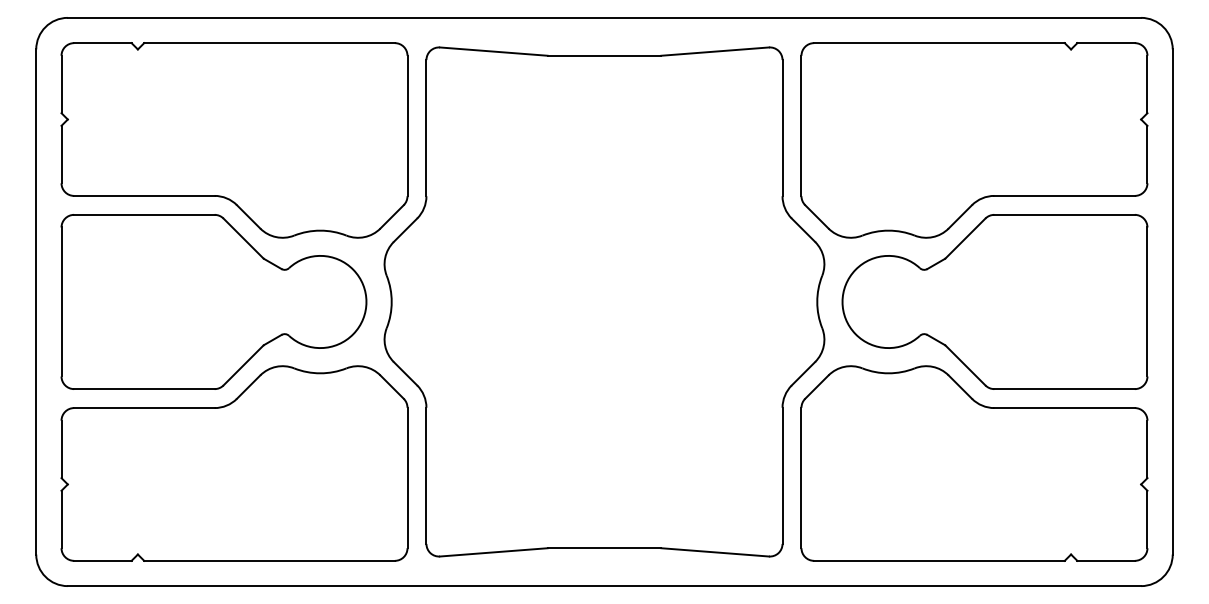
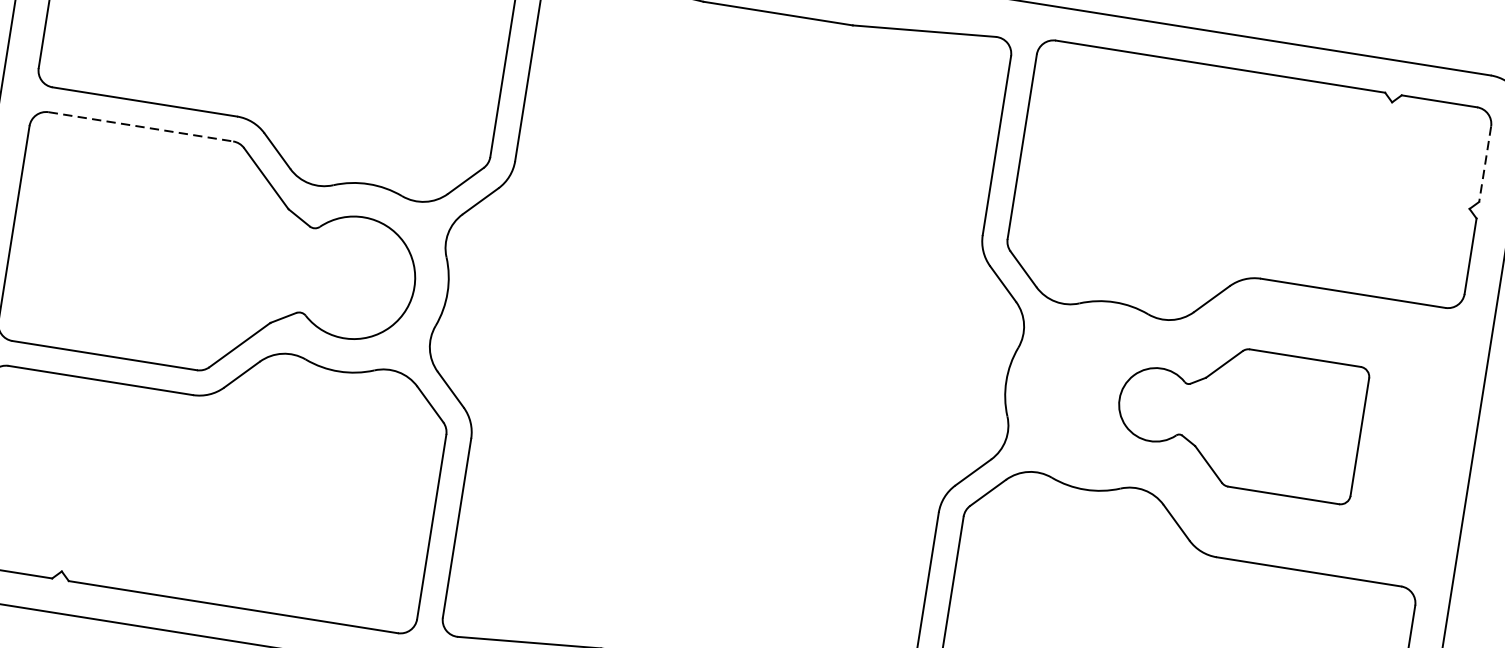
line: (1147, 84) -> (1485, 164), solid -> dashed
line: (144, 214) -> (141, 126), solid -> dashed
part: (994, 301) -> (1239, 417), size x0.6

